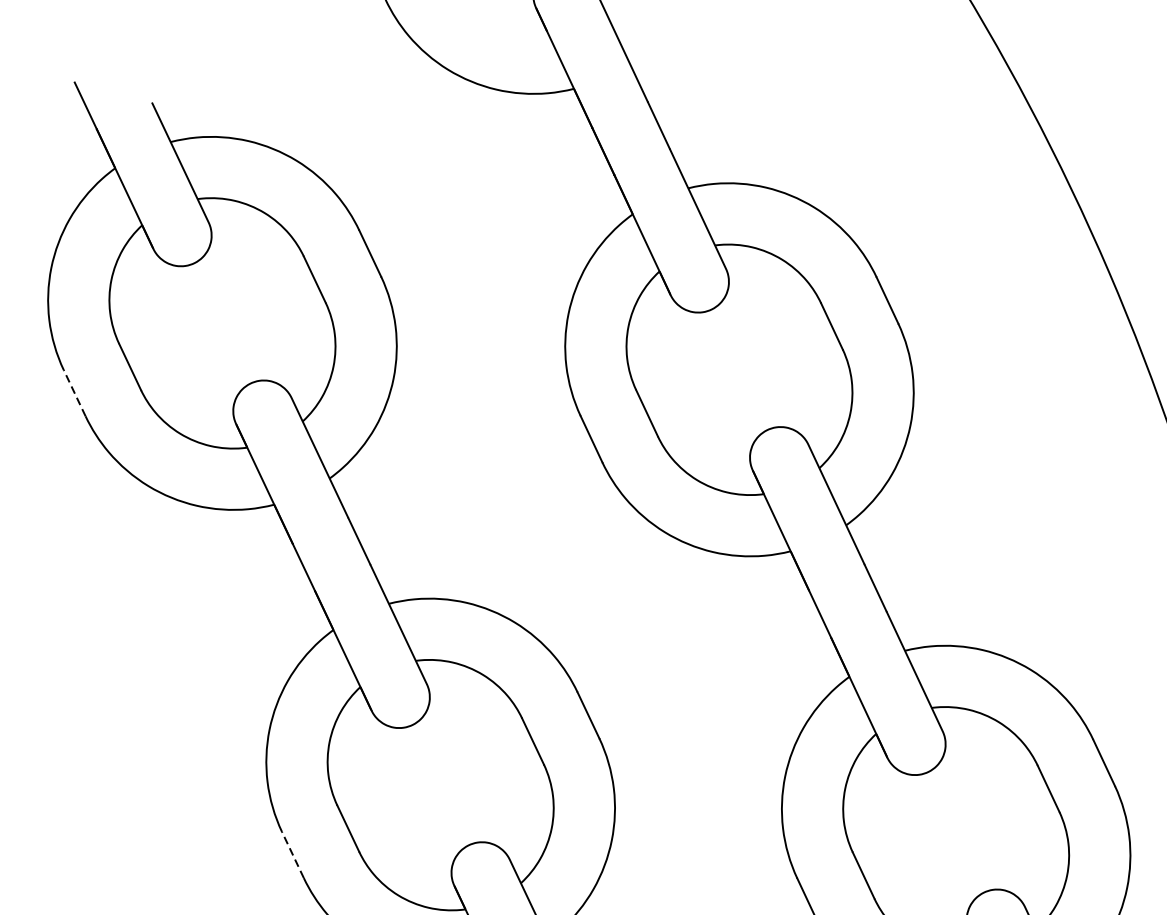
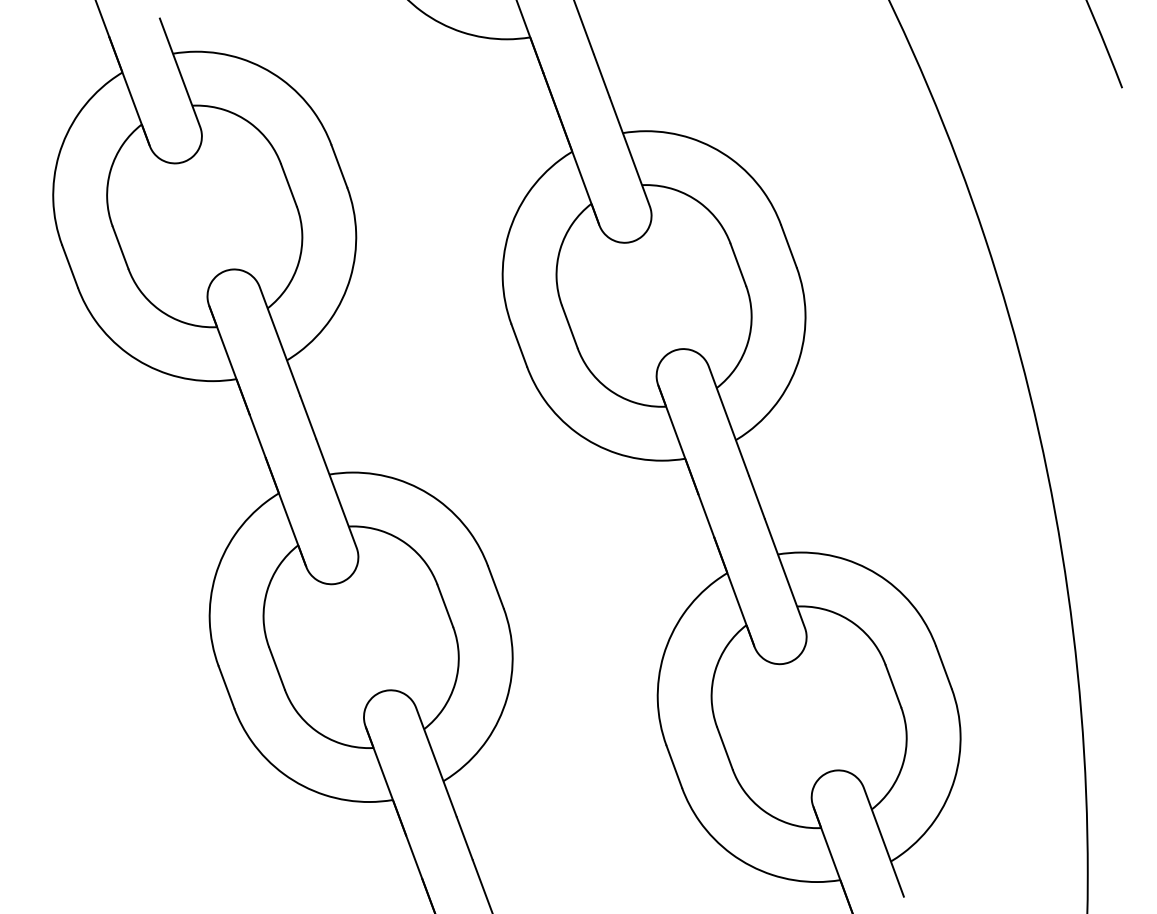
line: (74, 393) -> (69, 266), dashed -> solid
line: (292, 854) -> (226, 686), dashed -> solid

